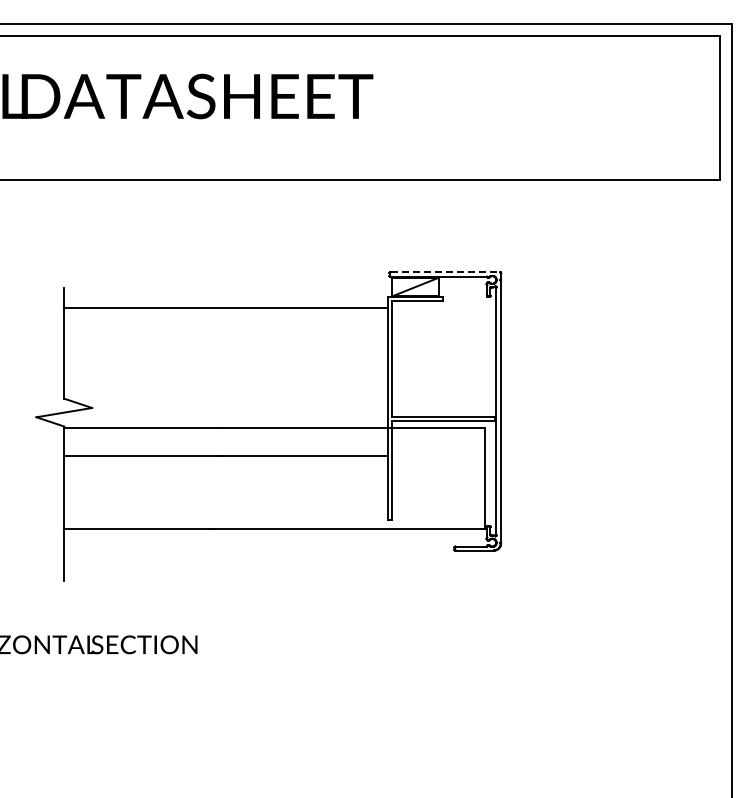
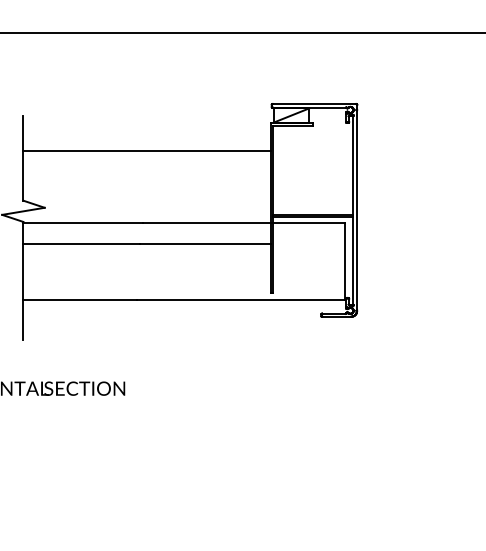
line: (445, 272) -> (314, 104), dashed -> solid
line: (225, 307) -> (146, 150), moved

